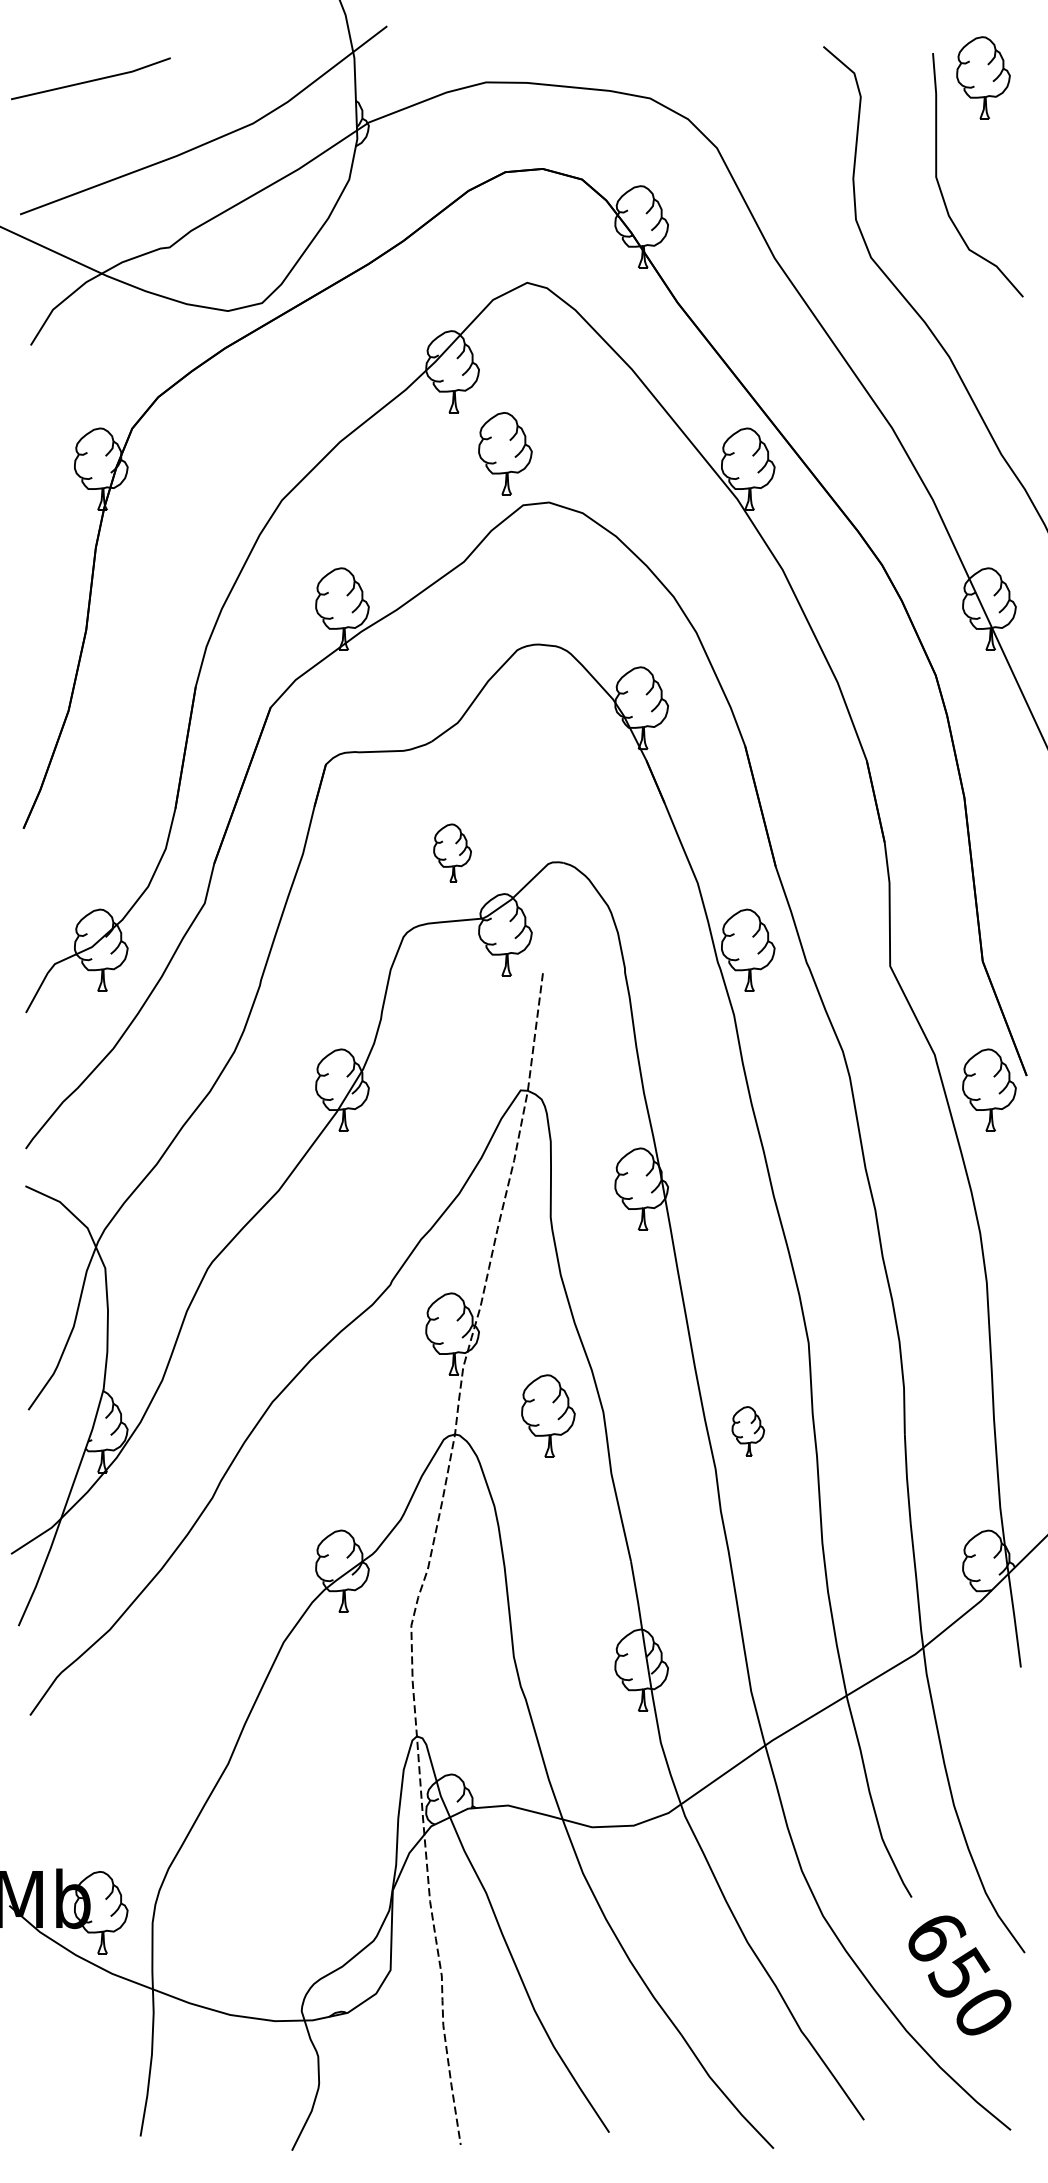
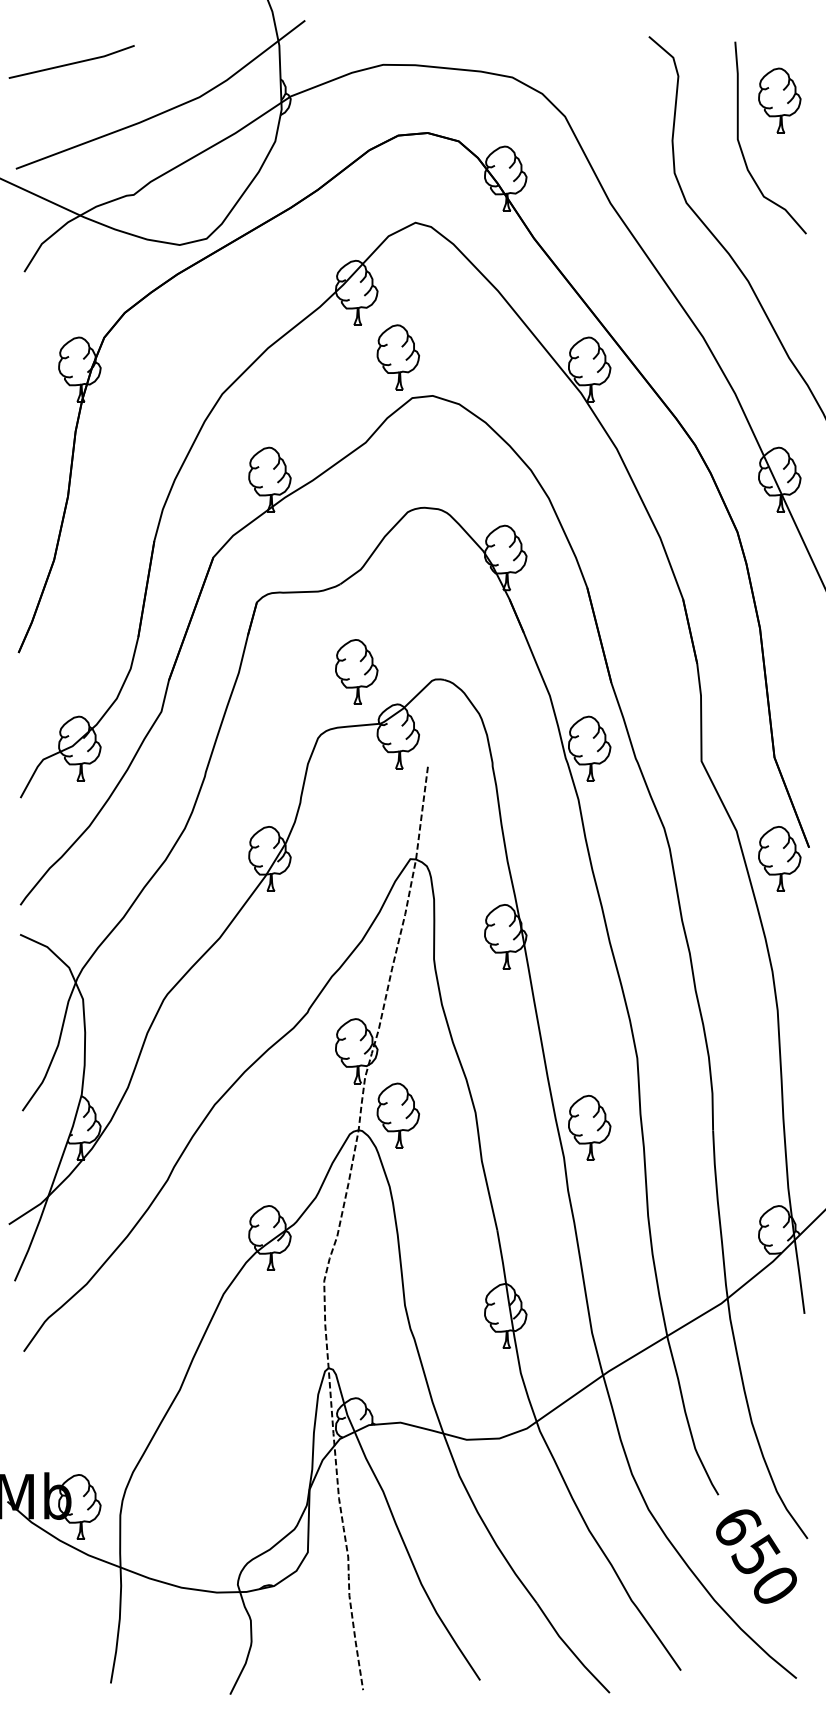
part: (983, 77) -> (779, 100), moved
part: (452, 852) -> (356, 671), size x1.43
part: (548, 1415) -> (398, 1115), moved
part: (748, 1431) -> (589, 1127), size x1.67

